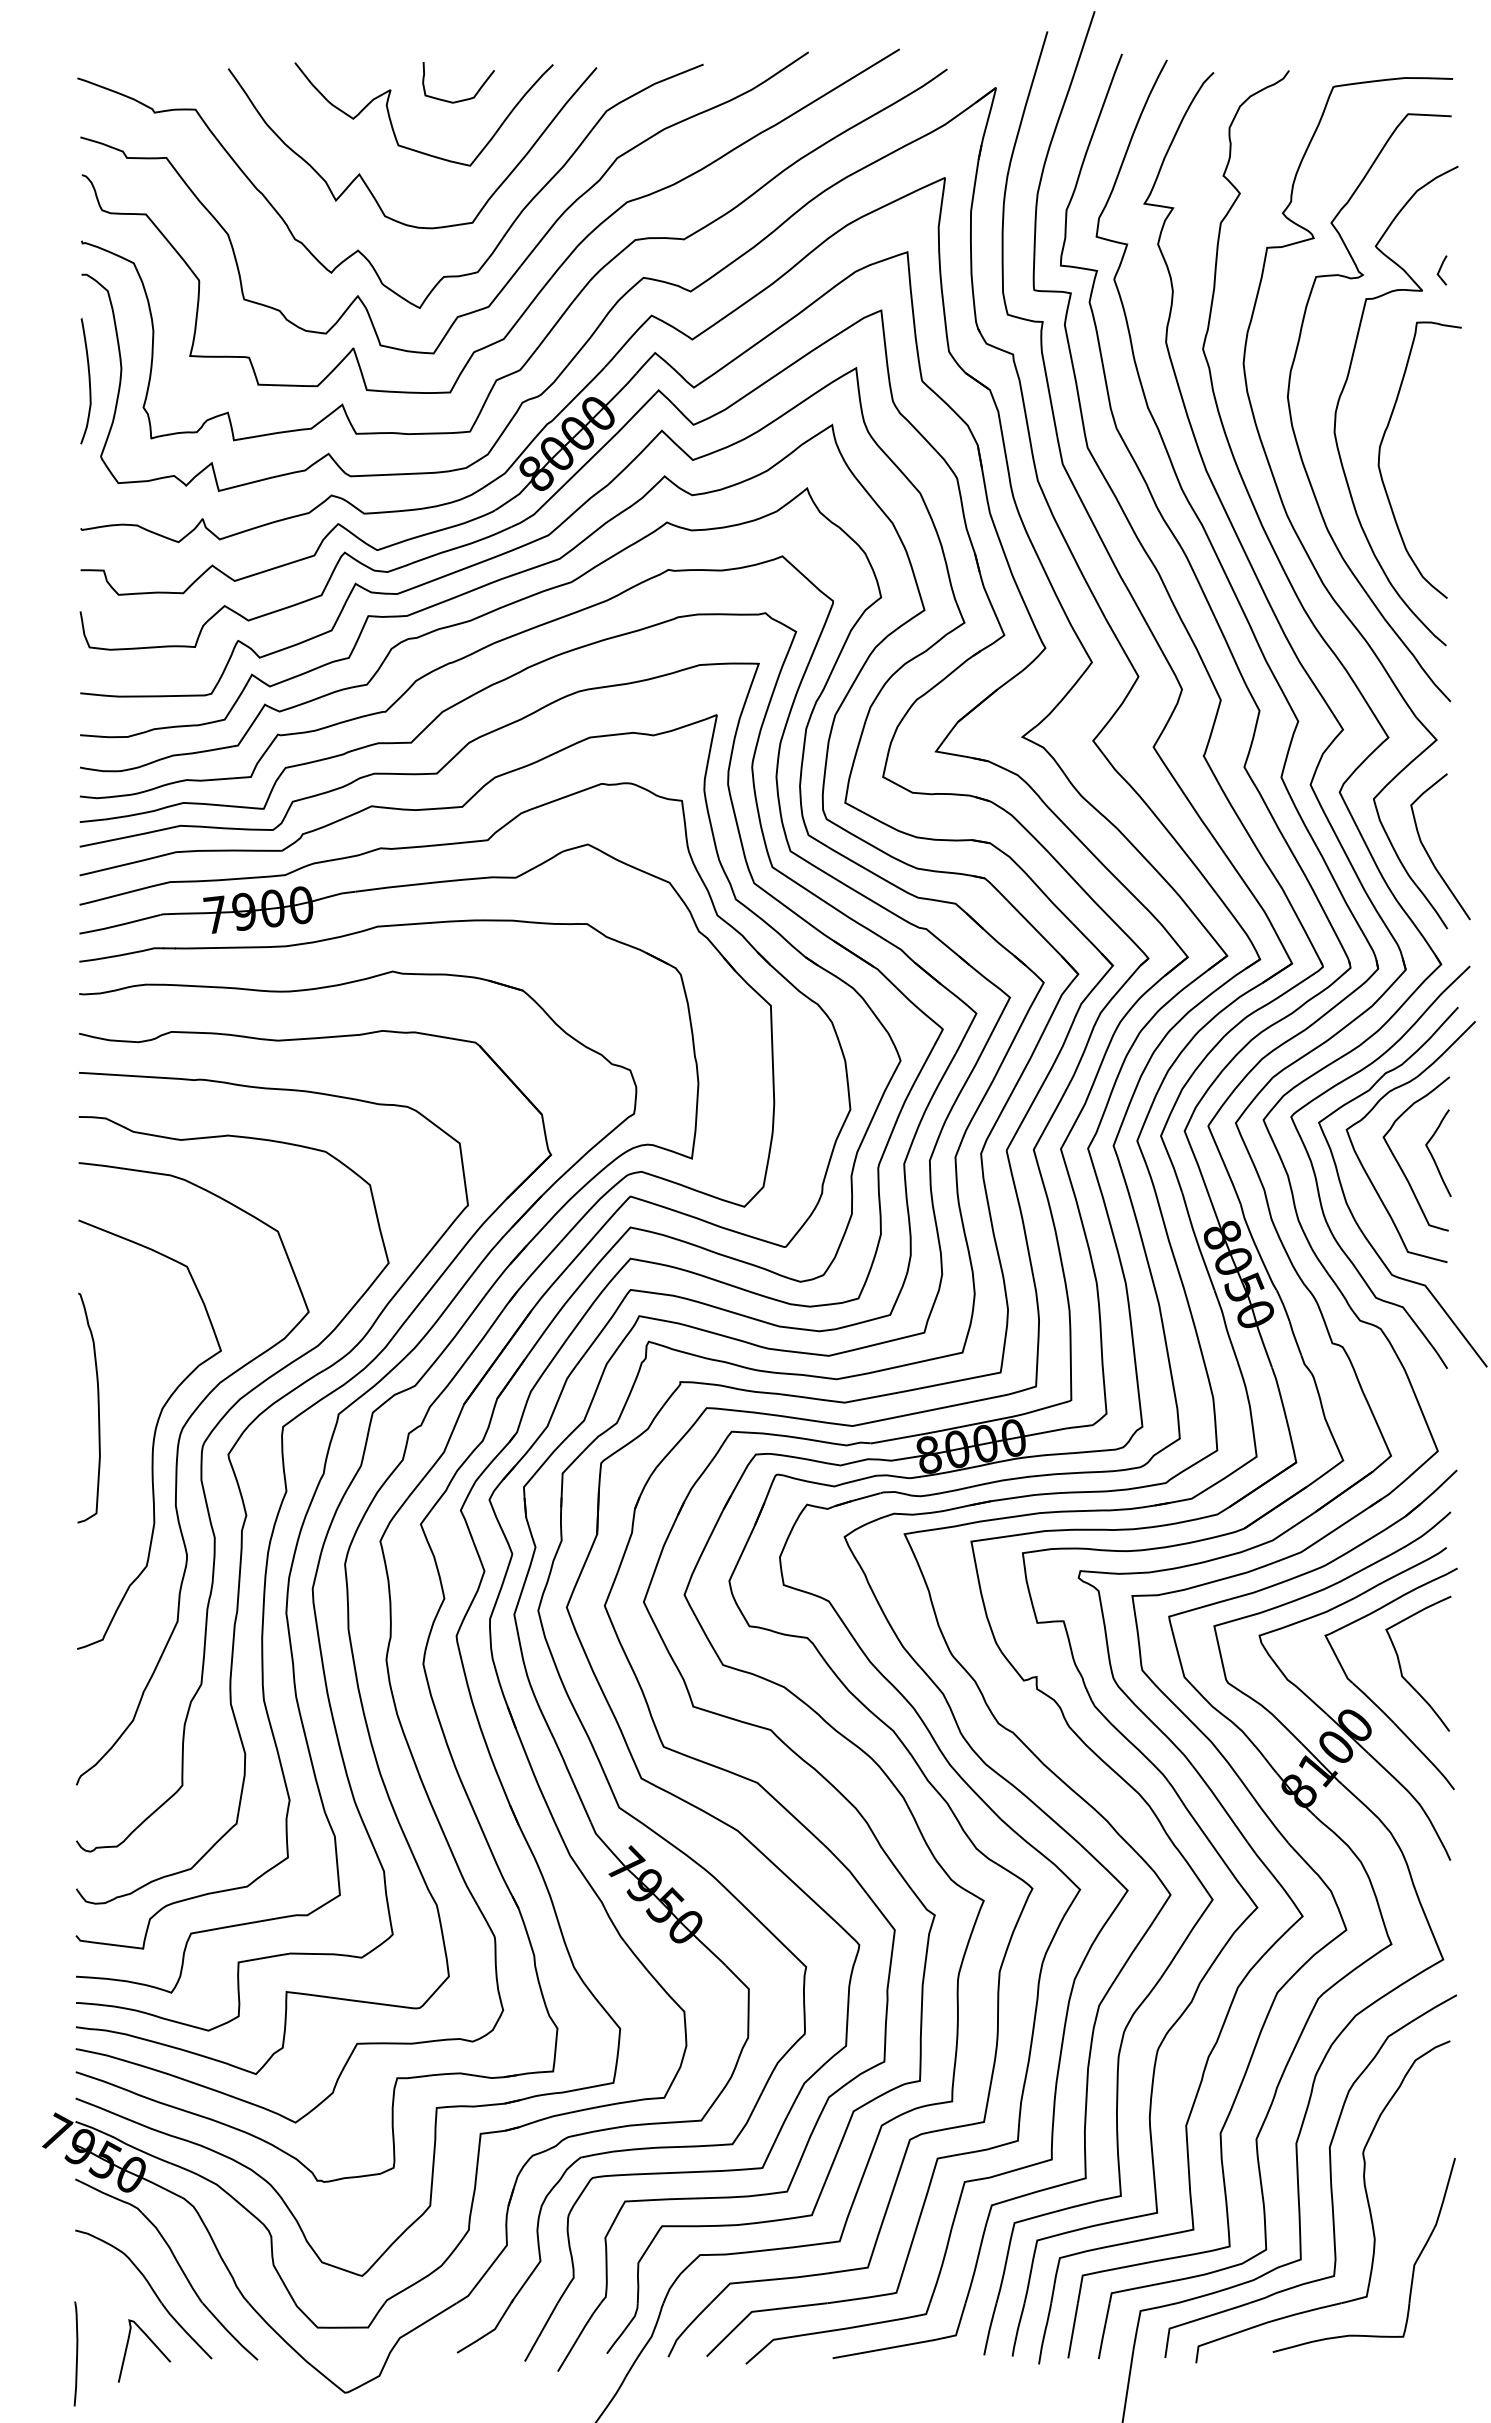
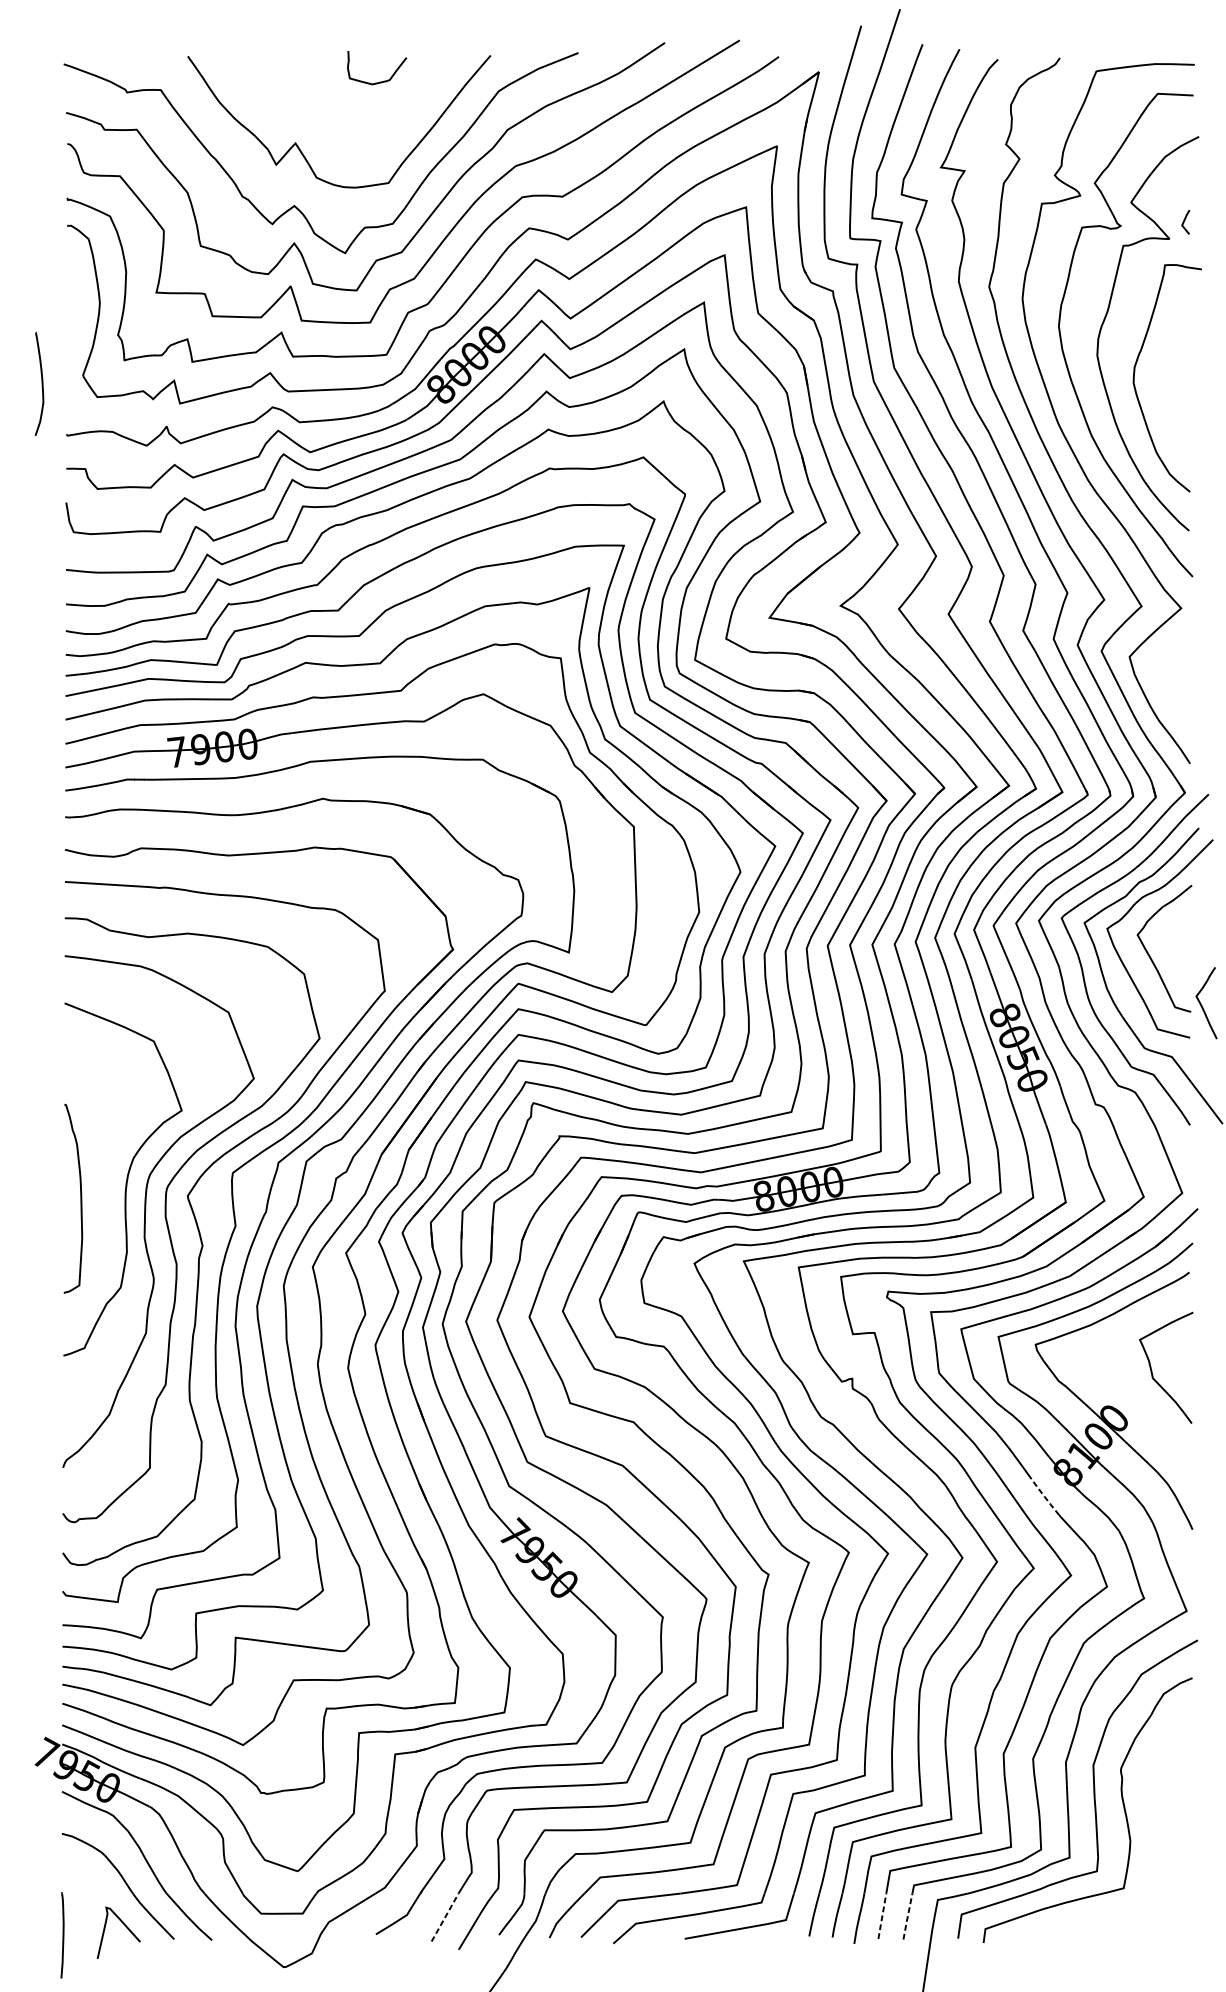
curve: (392, 123) -> (322, 101), removed
curve: (88, 380) -> (41, 383), moved
curve: (1428, 853) -> (1174, 701), removed
curve: (1433, 1156) -> (1202, 1005), moved
curve: (97, 1406) -> (80, 1197), moved
part: (1370, 1698) -> (1126, 1396), removed
line: (1270, 1821) -> (1044, 1497), solid -> dashed
part: (1413, 2264) -> (1162, 1861), removed
line: (1073, 2330) -> (882, 1916), solid -> dashed
line: (541, 2331) -> (445, 1916), solid -> dashed
line: (1103, 2331) -> (907, 1916), solid -> dashed

